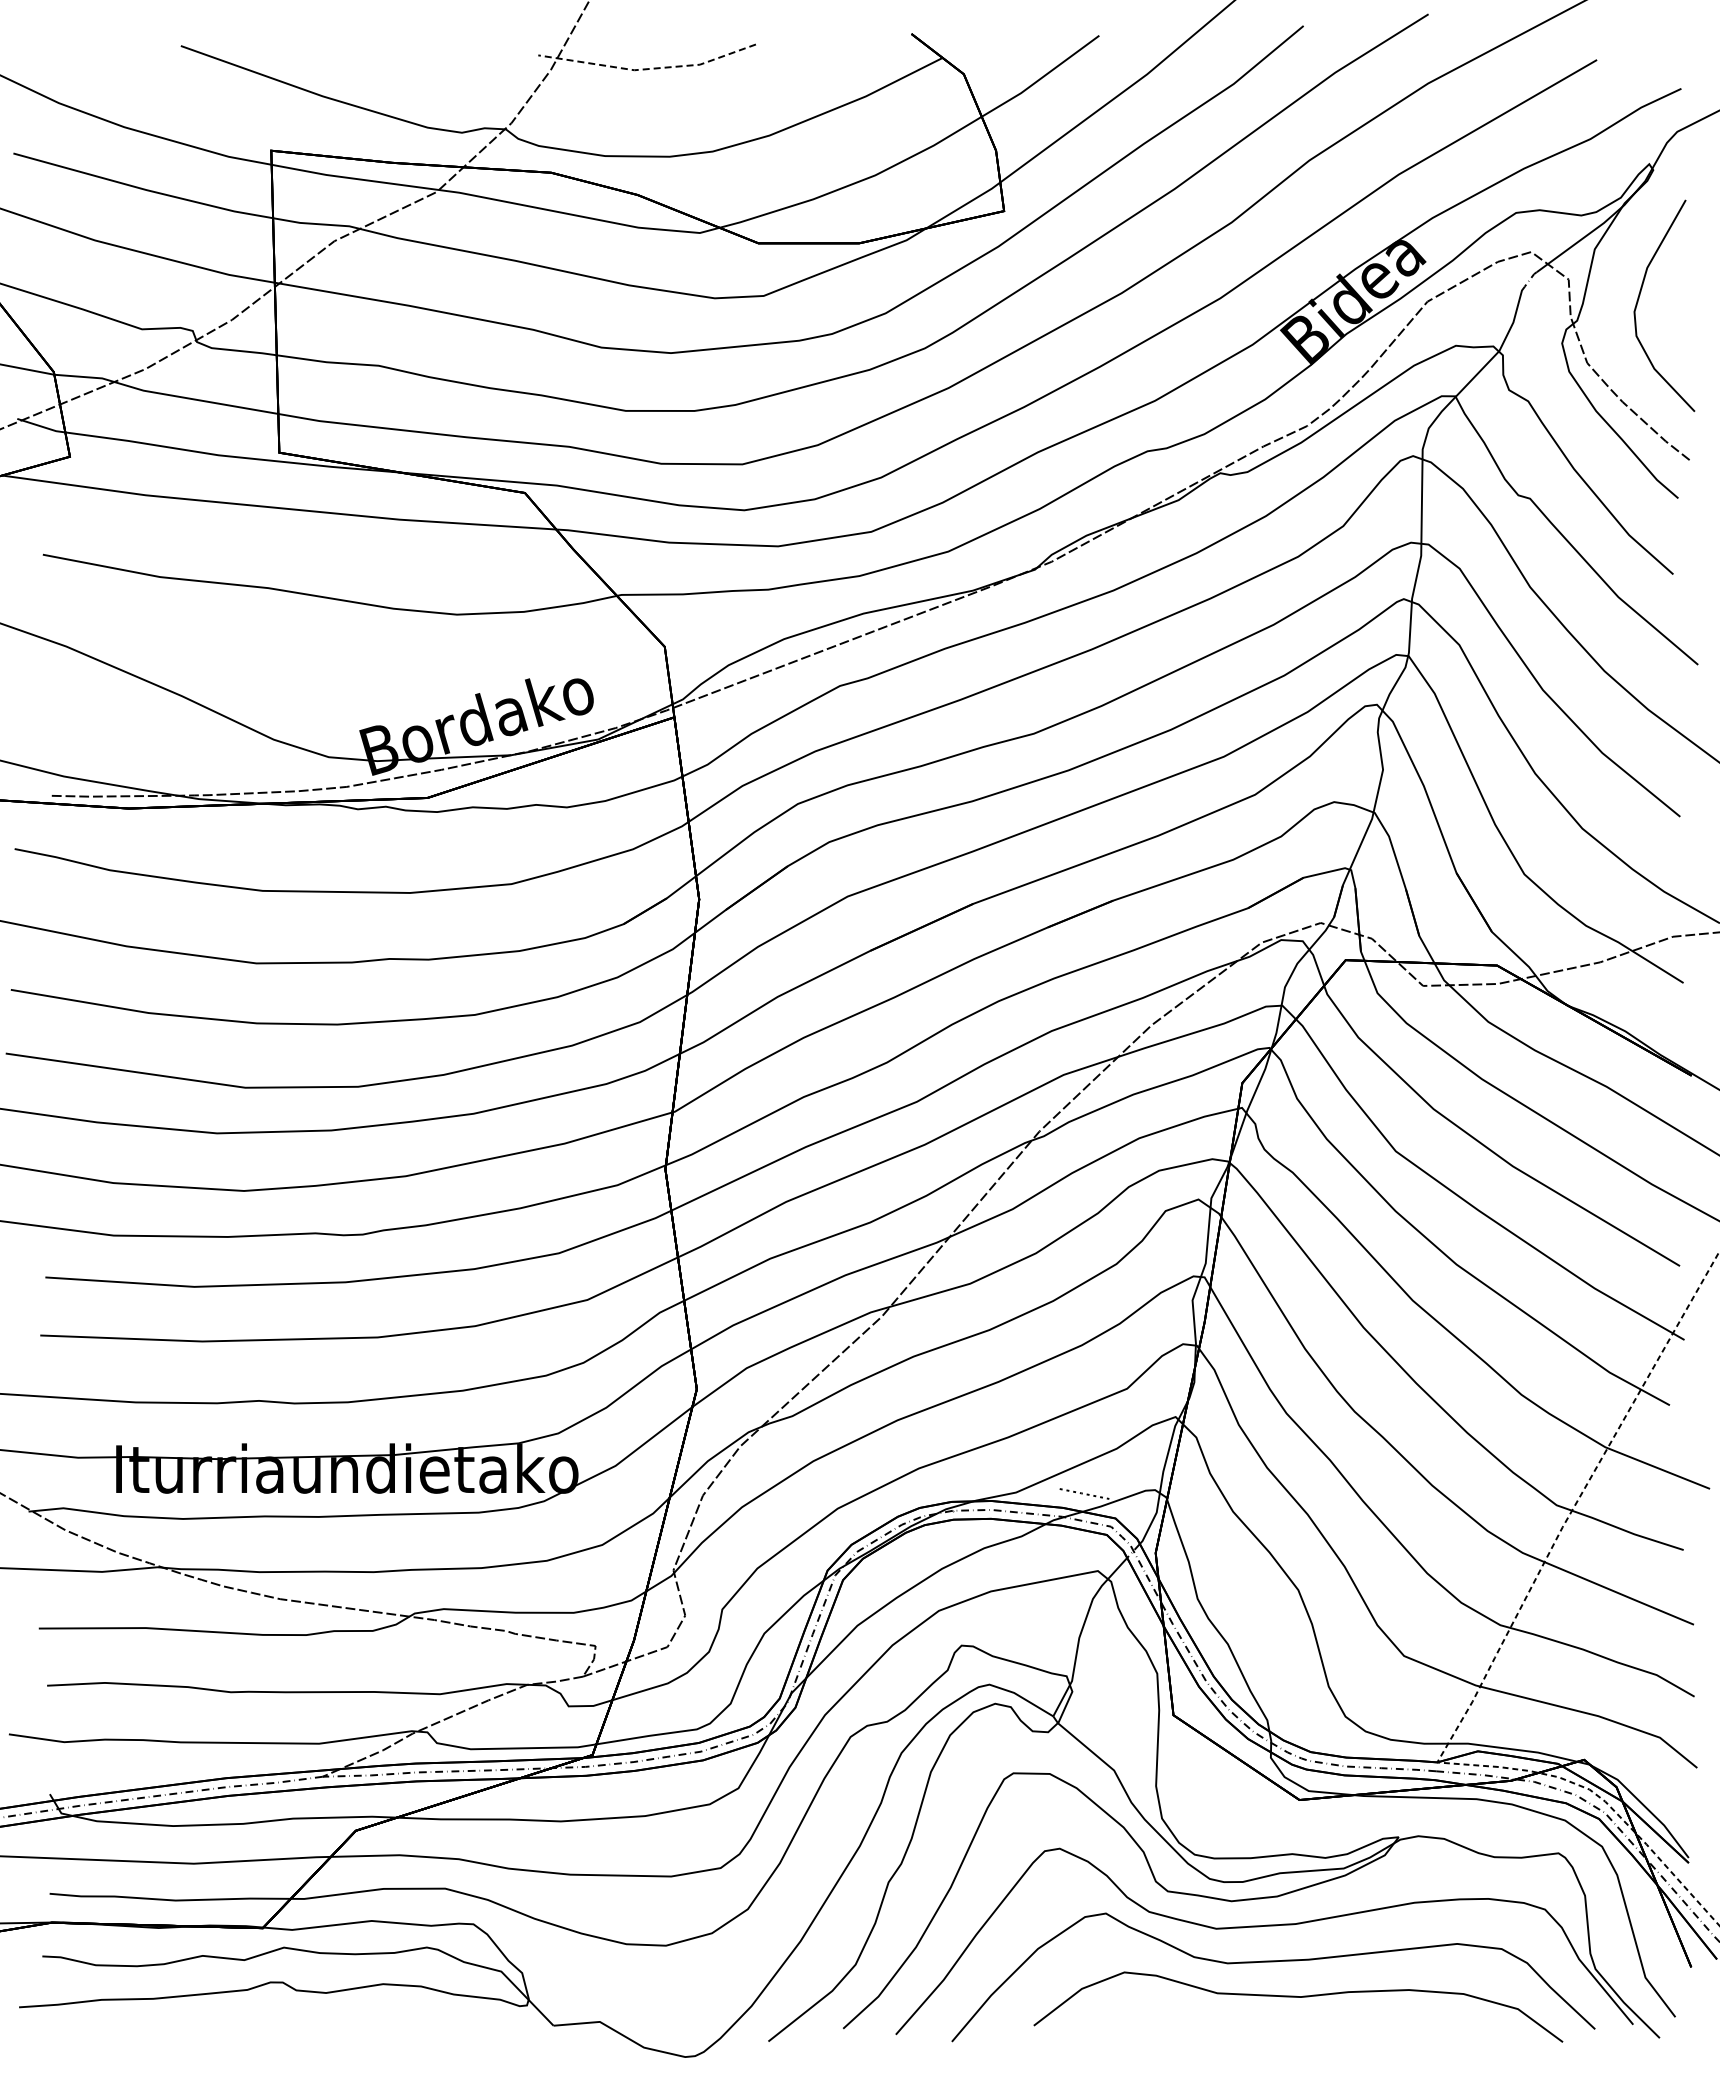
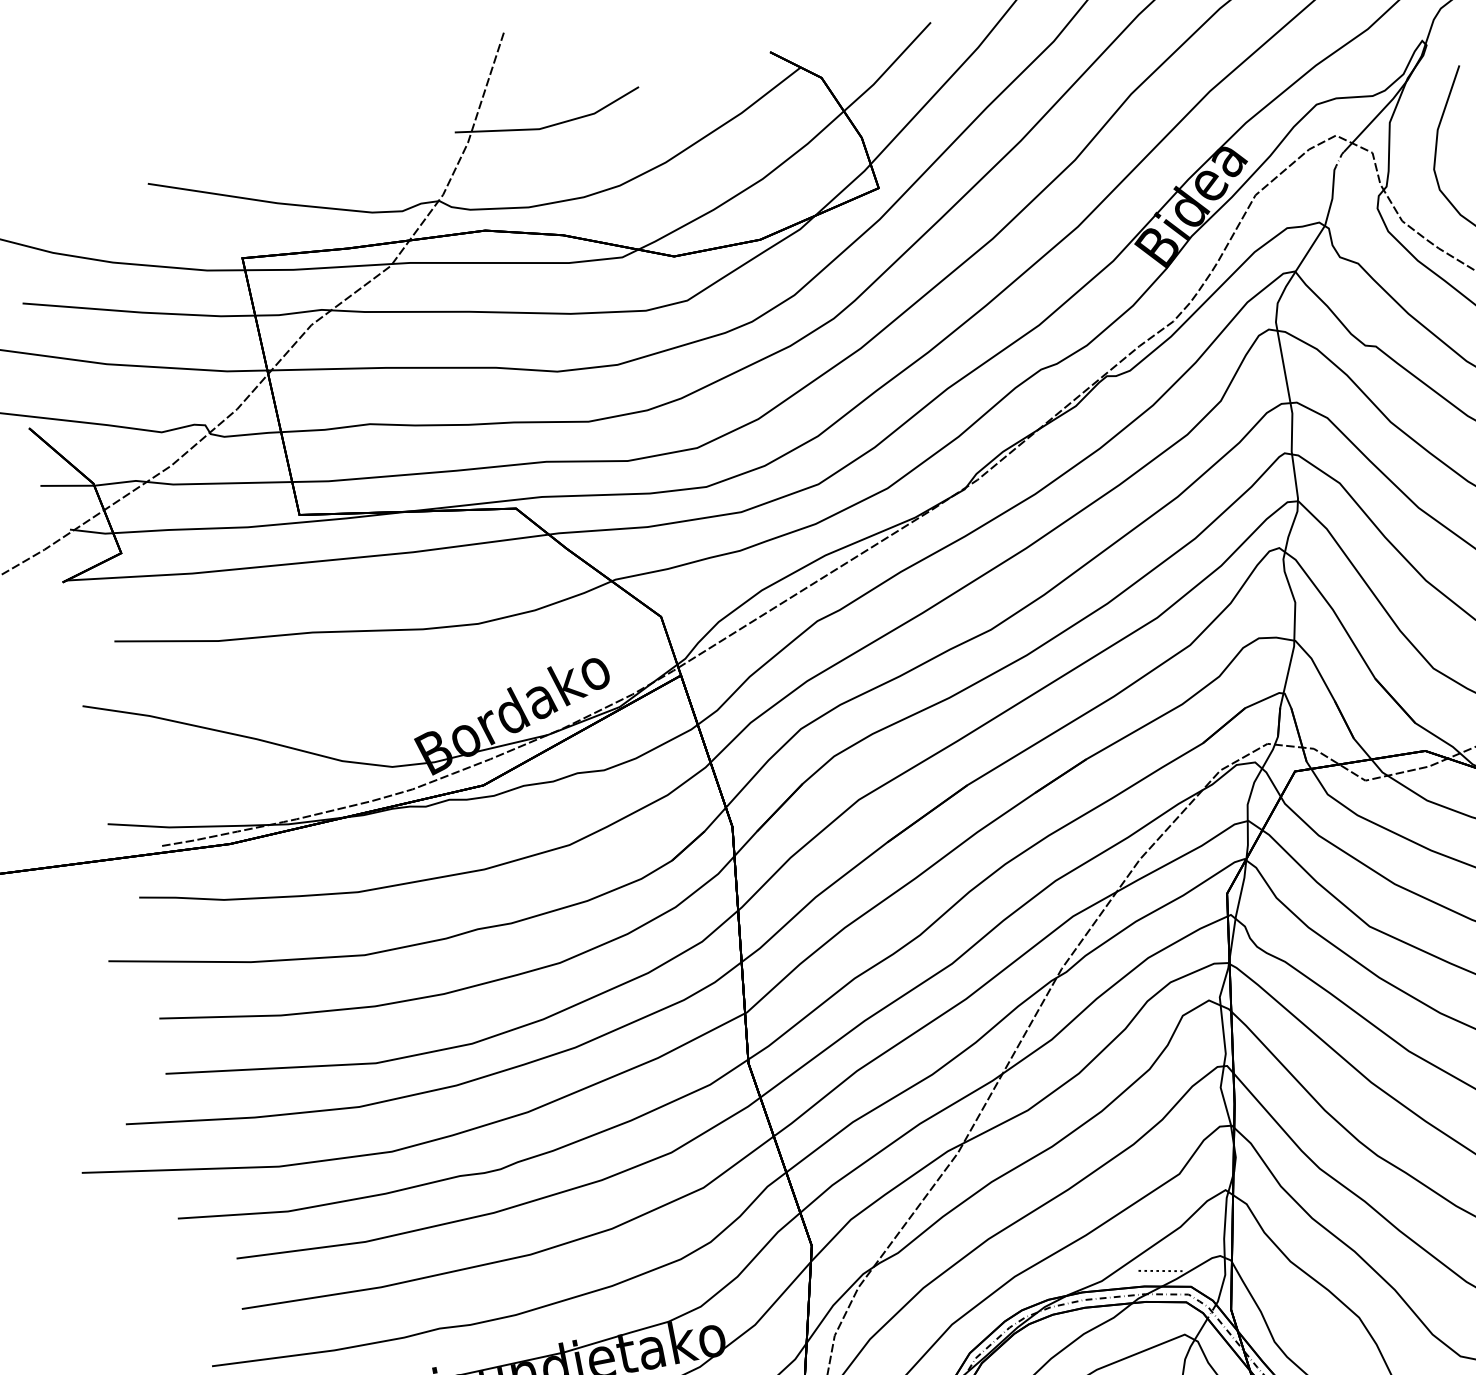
line: (648, 69) -> (551, 126), dashed -> solid

